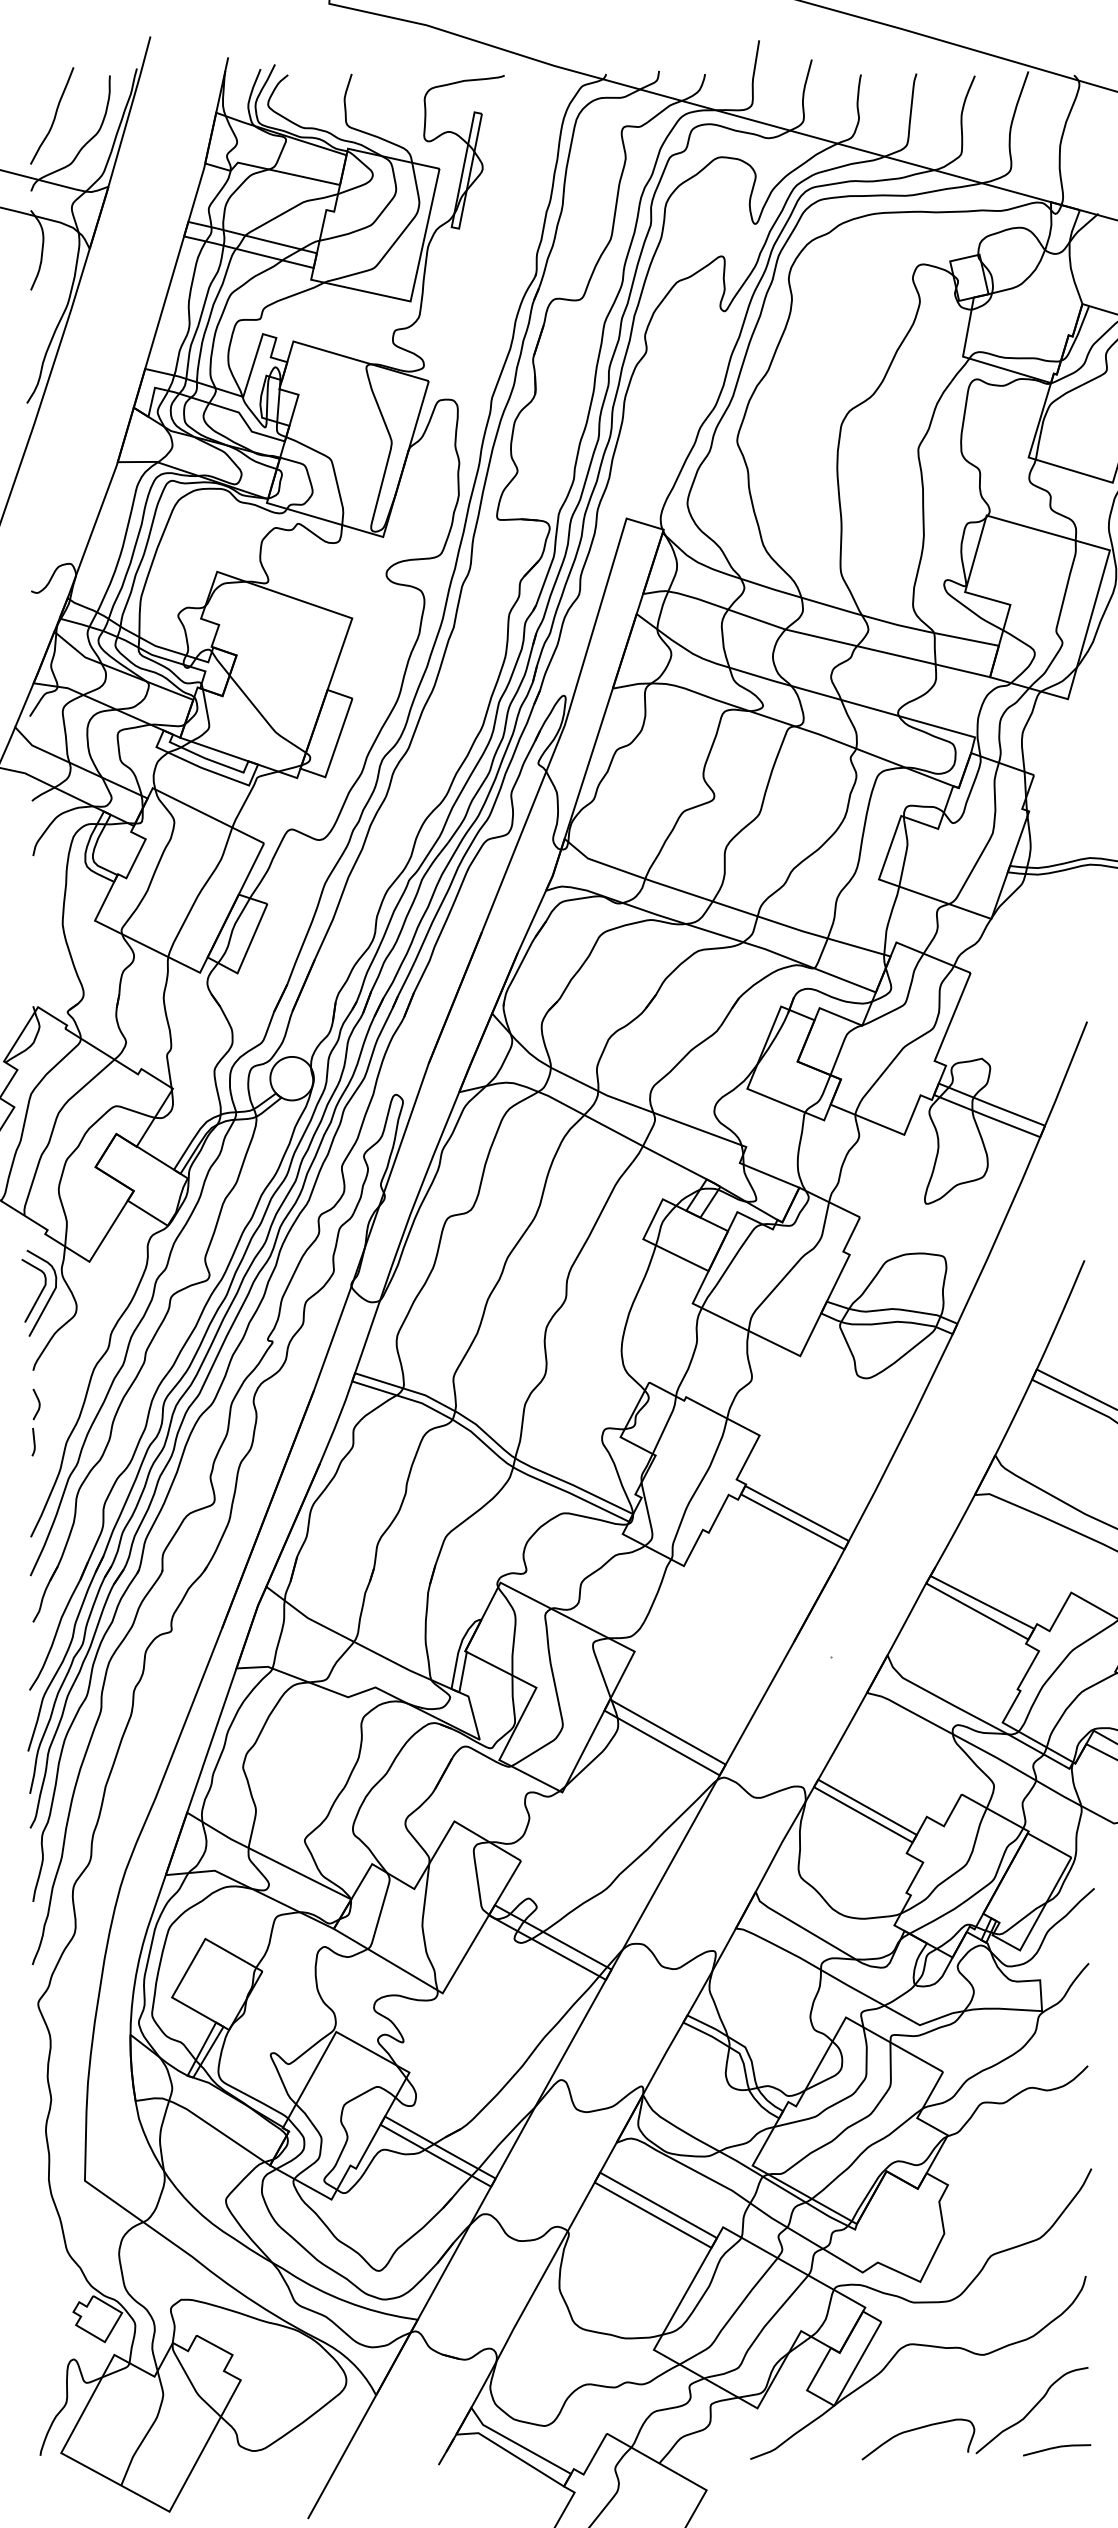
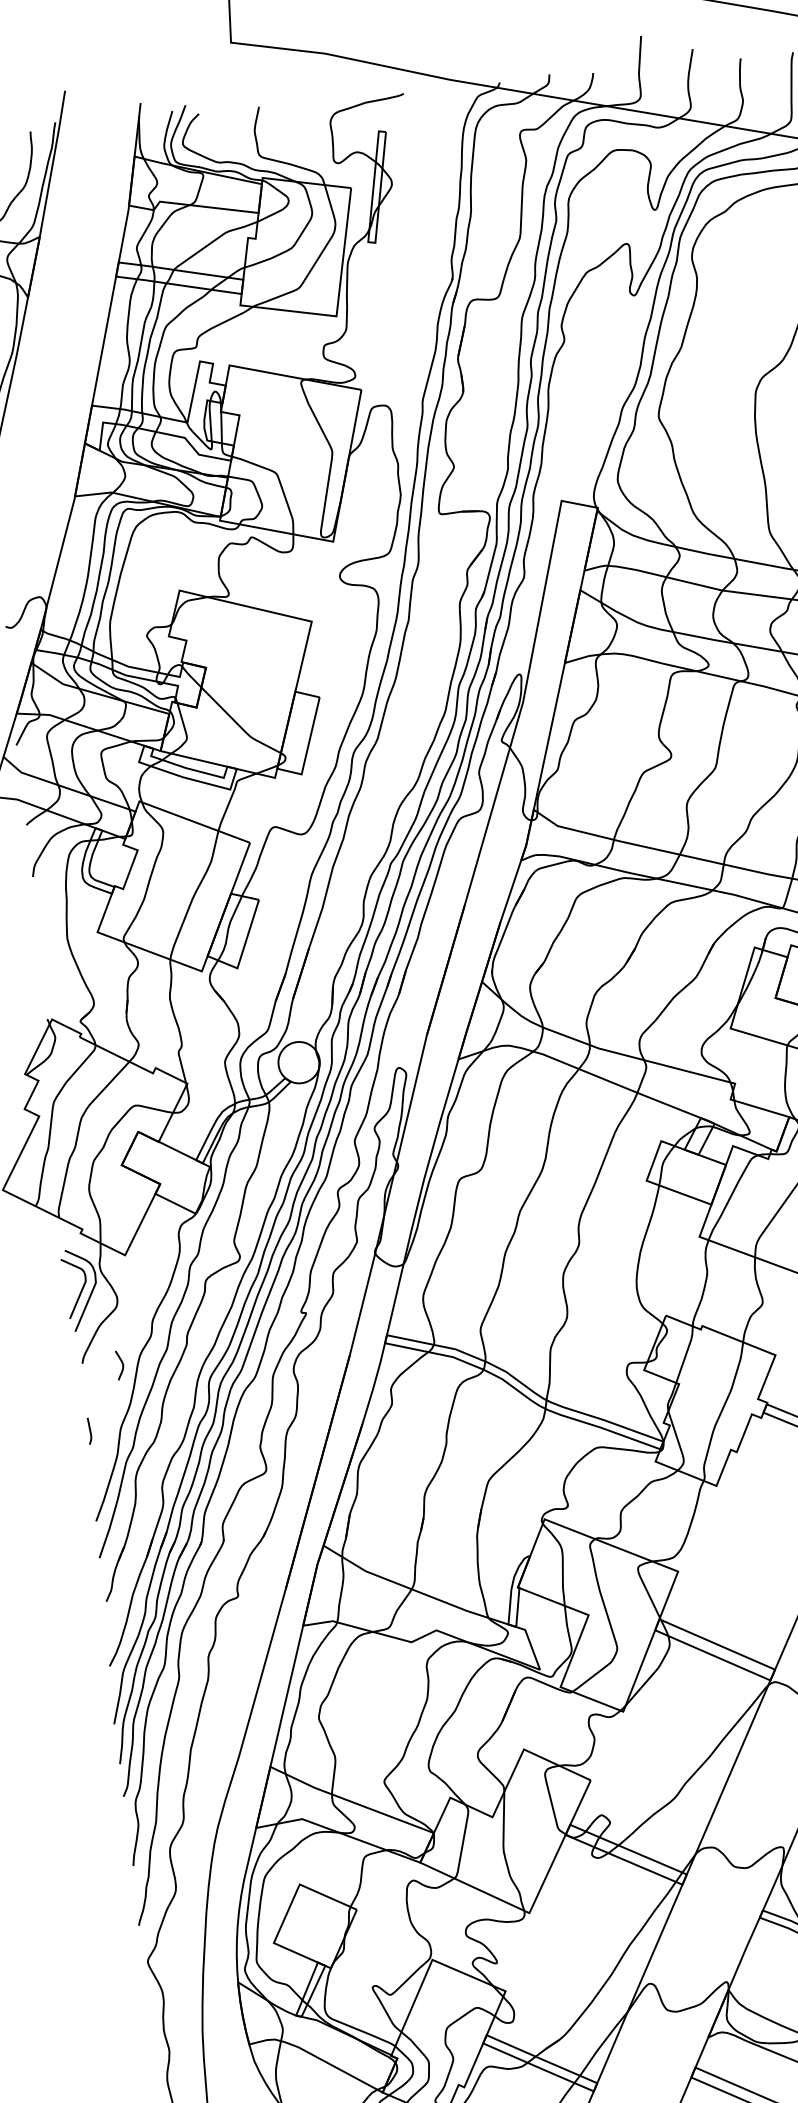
curve: (38, 1404) -> (121, 1365), moved

